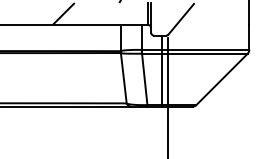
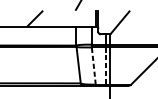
line: (144, 79) -> (93, 66), solid -> dashed
line: (162, 79) -> (106, 66), solid -> dashed

